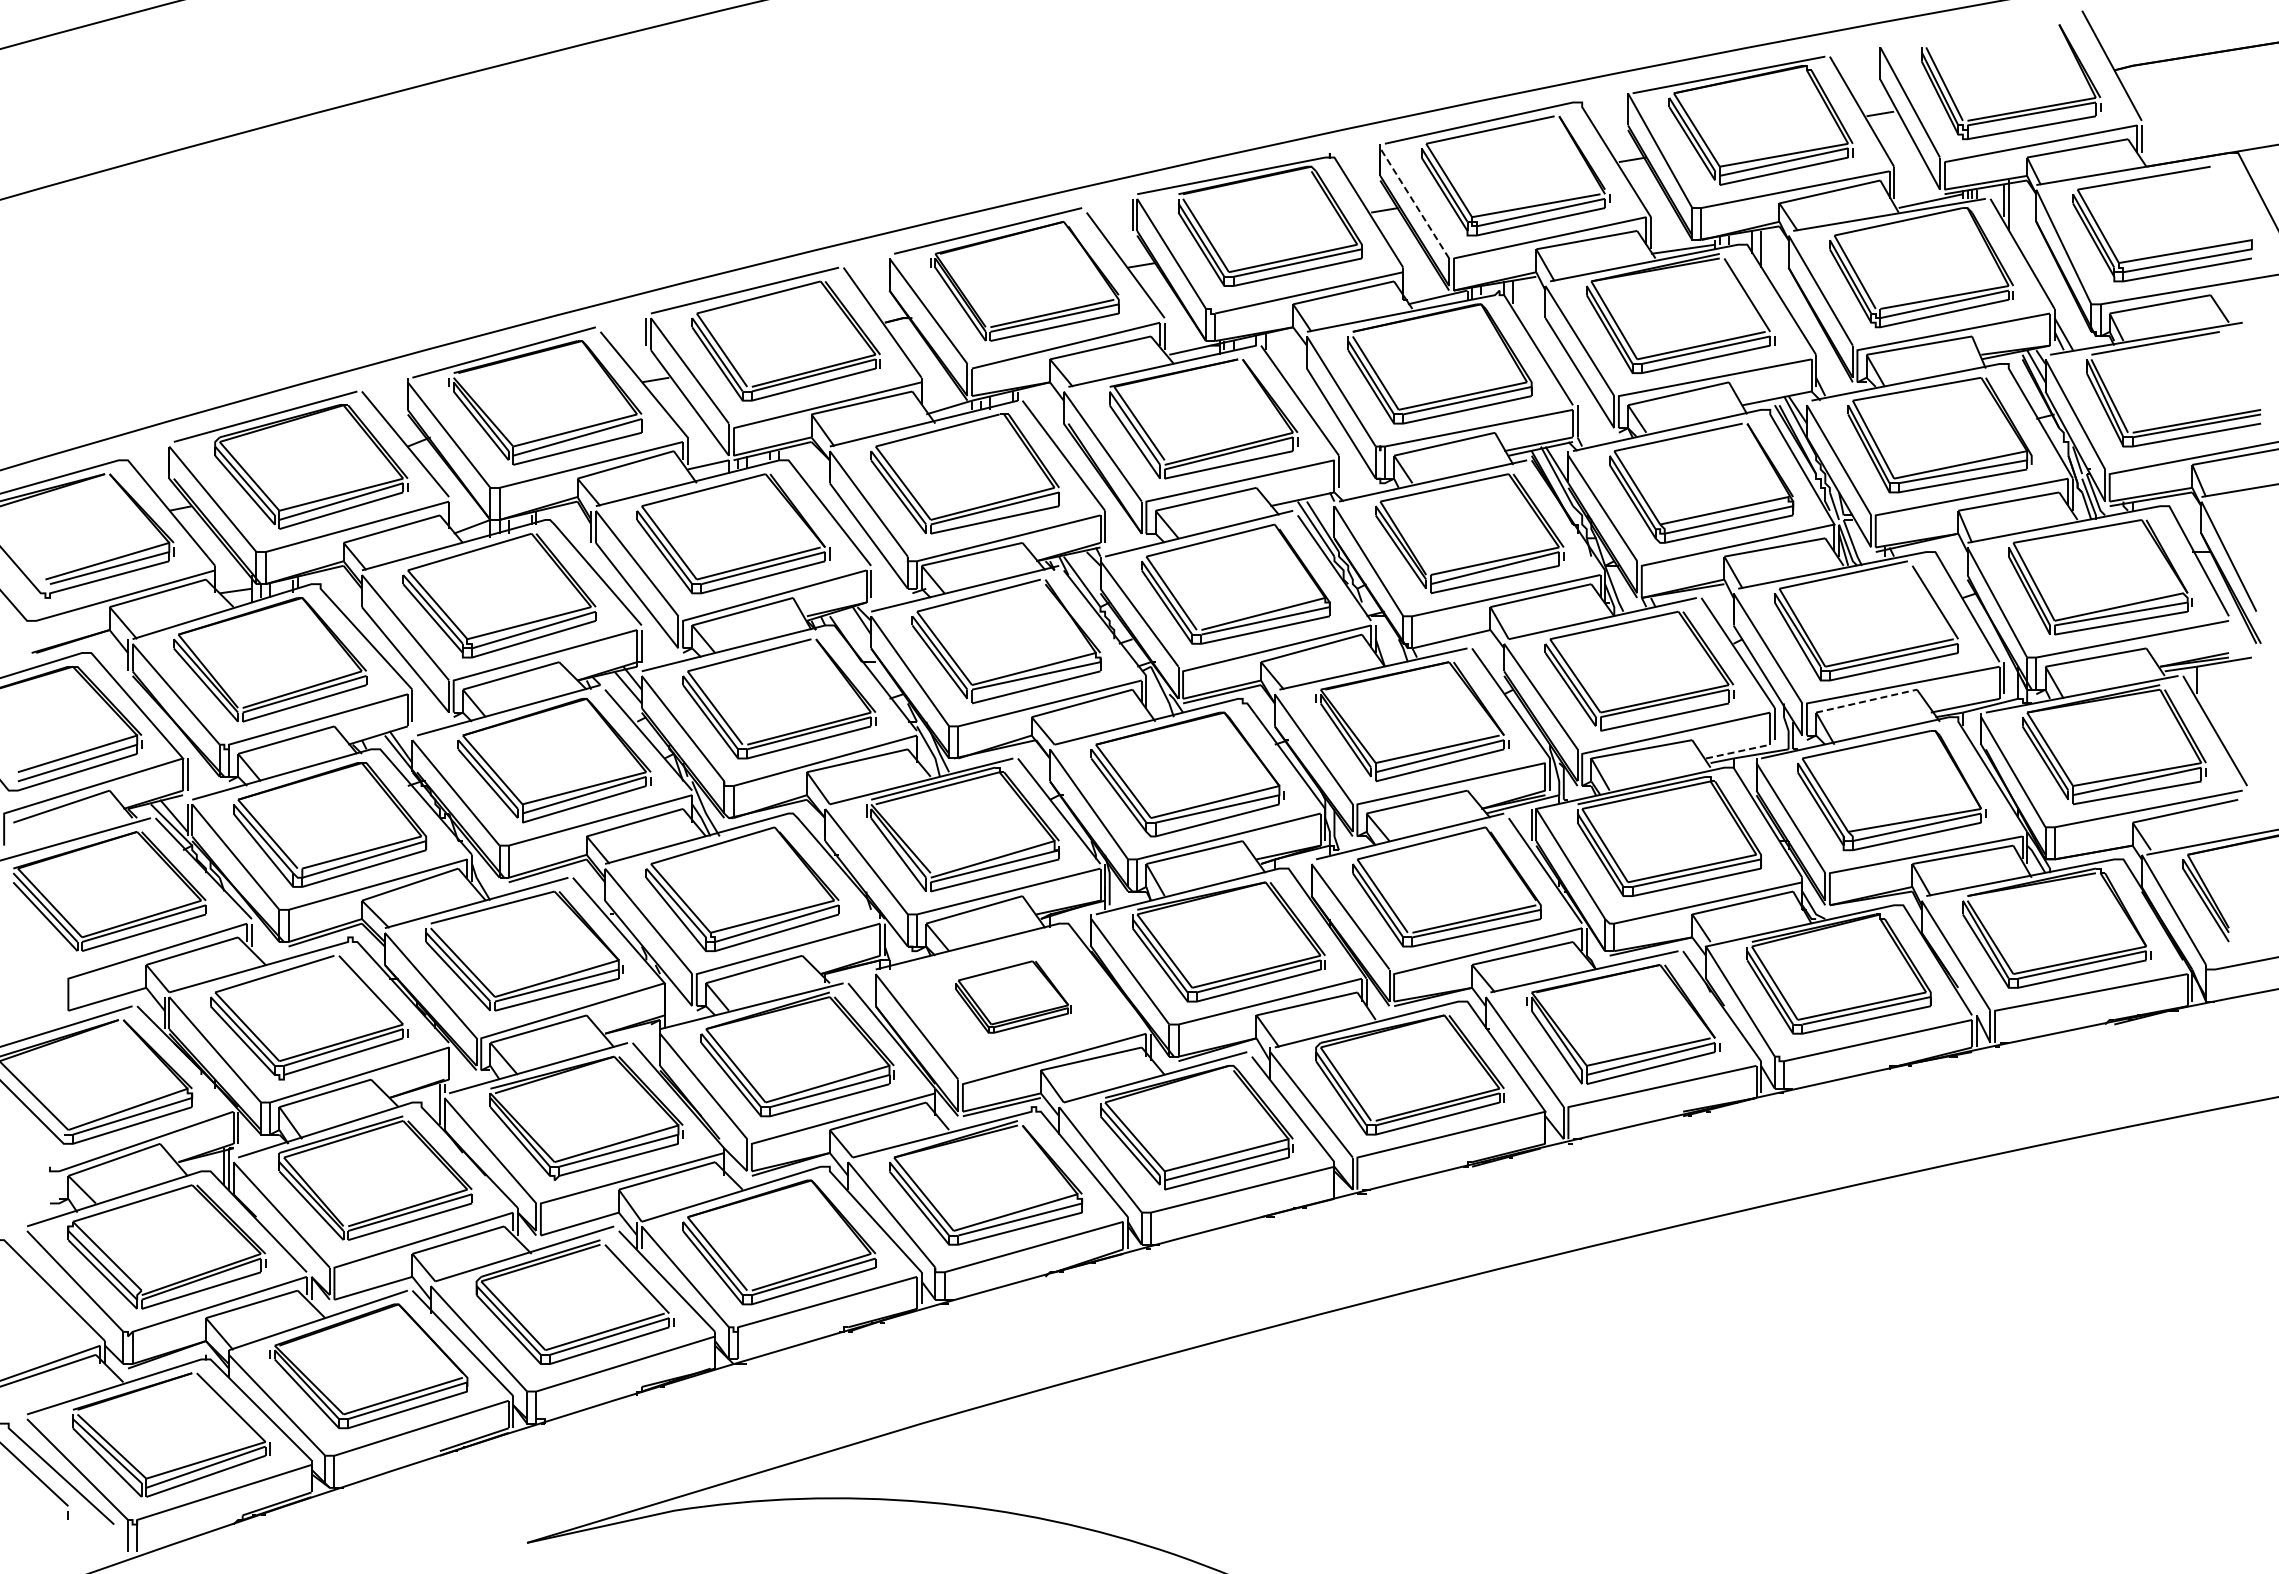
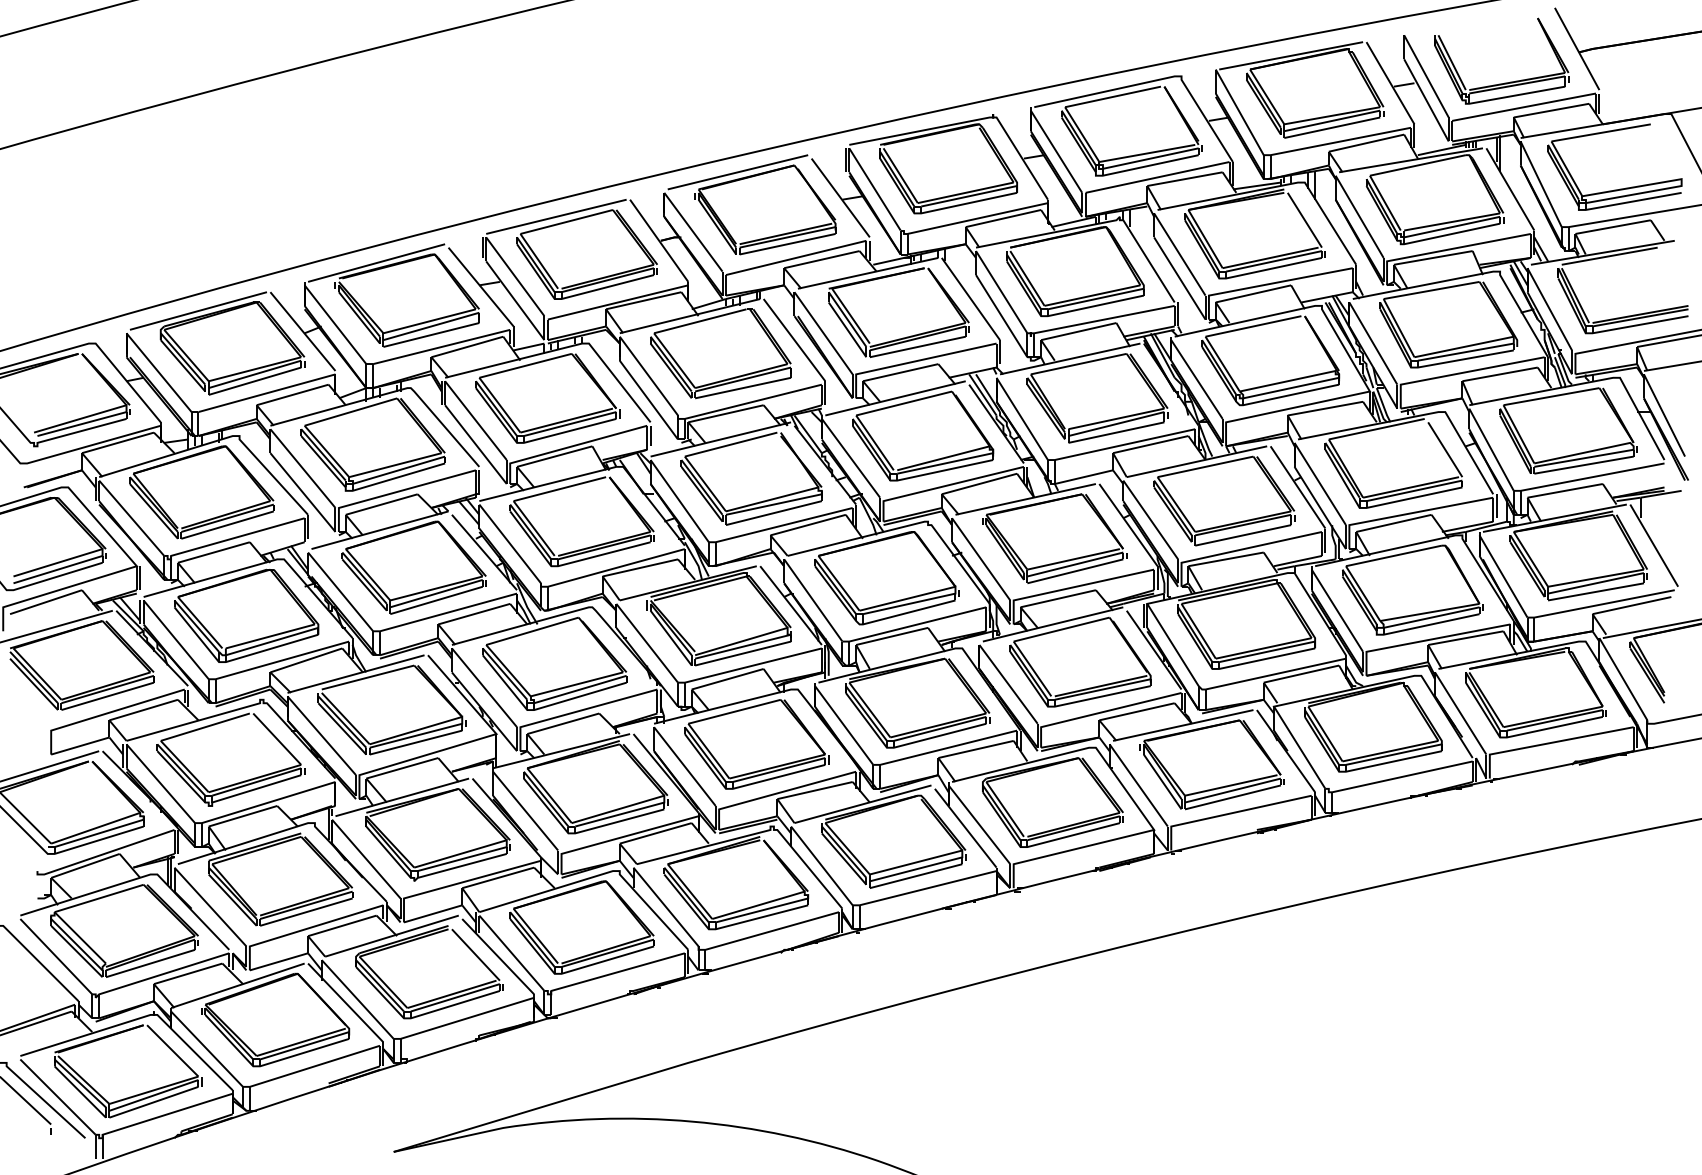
line: (1414, 203) -> (1056, 151), dashed -> solid
line: (1866, 701) -> (1393, 523), dashed -> solid
line: (1738, 751) -> (1298, 560), dashed -> solid
part: (1013, 996) -> (756, 743), size x1.67

